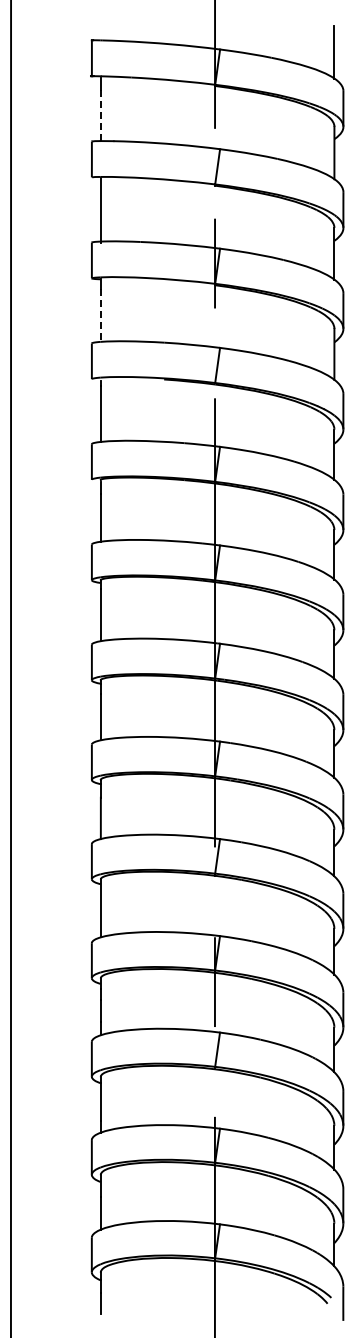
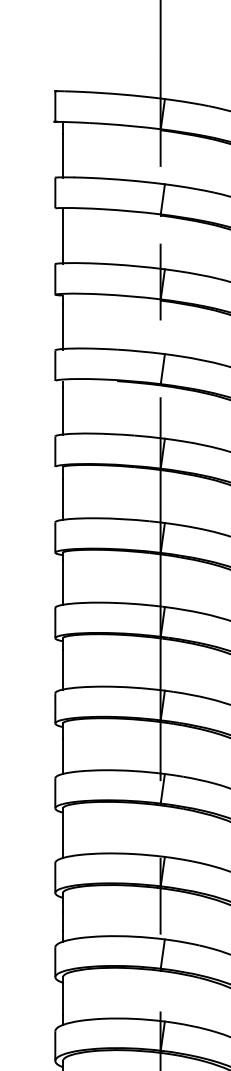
line: (100, 116) -> (62, 156), dashed -> solid
line: (100, 316) -> (62, 327), dashed -> solid

